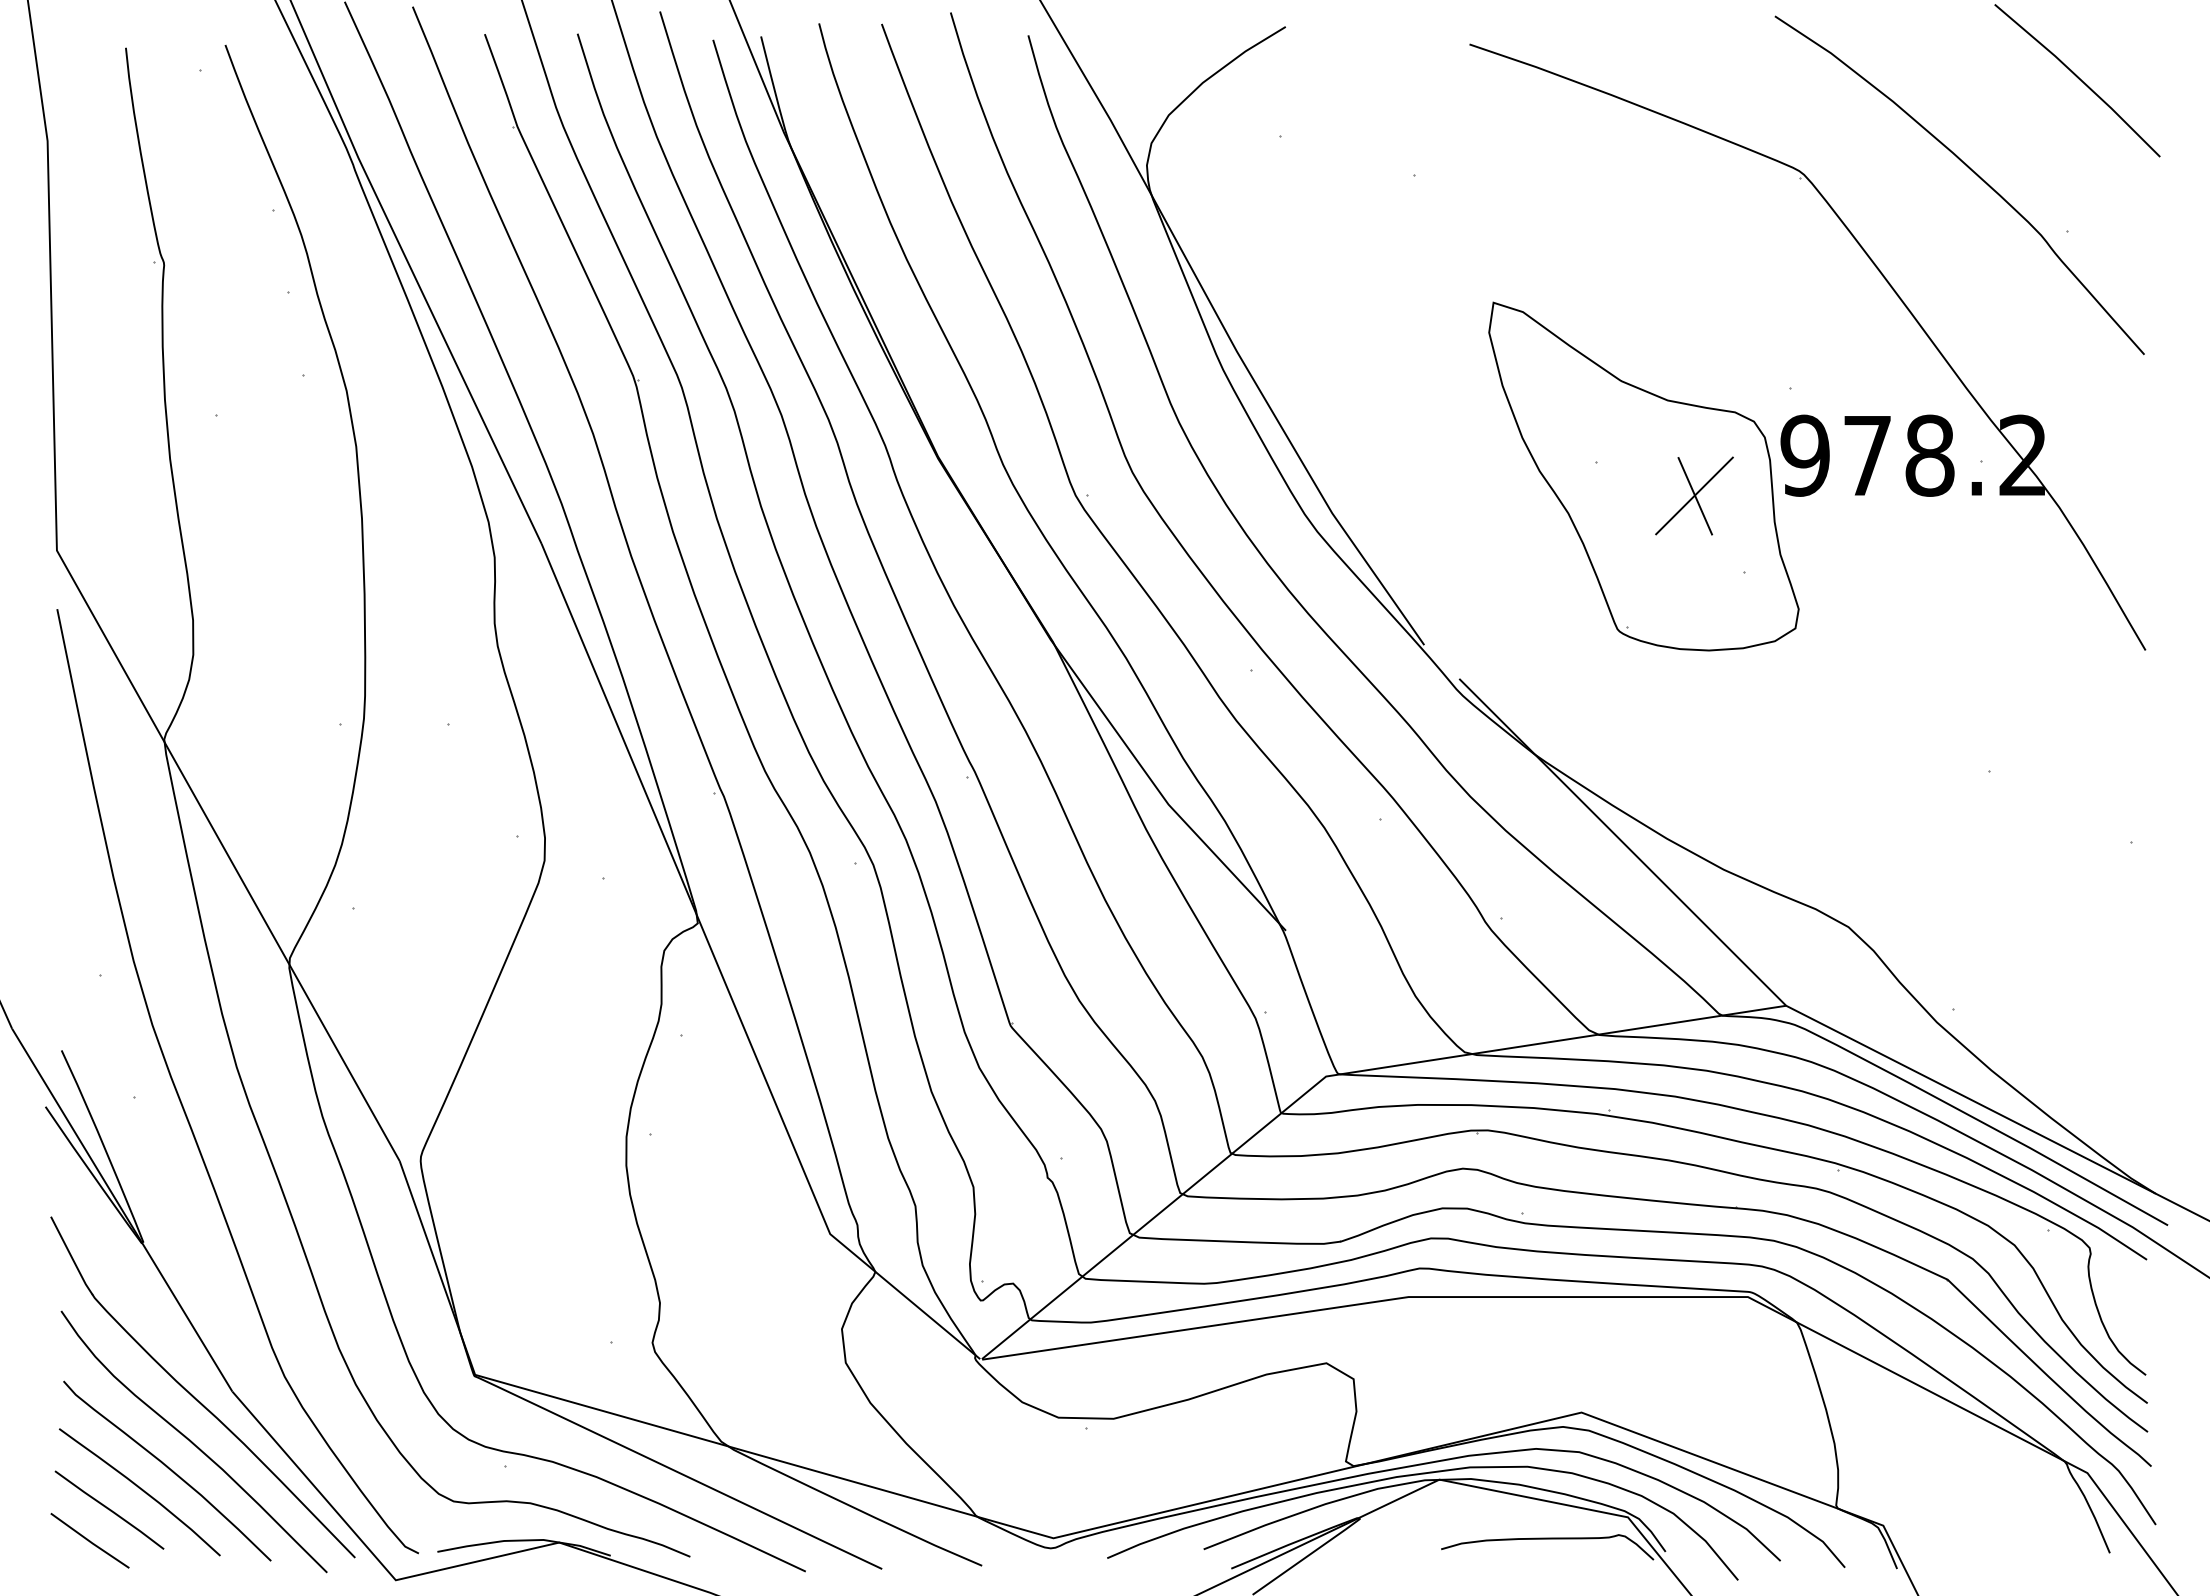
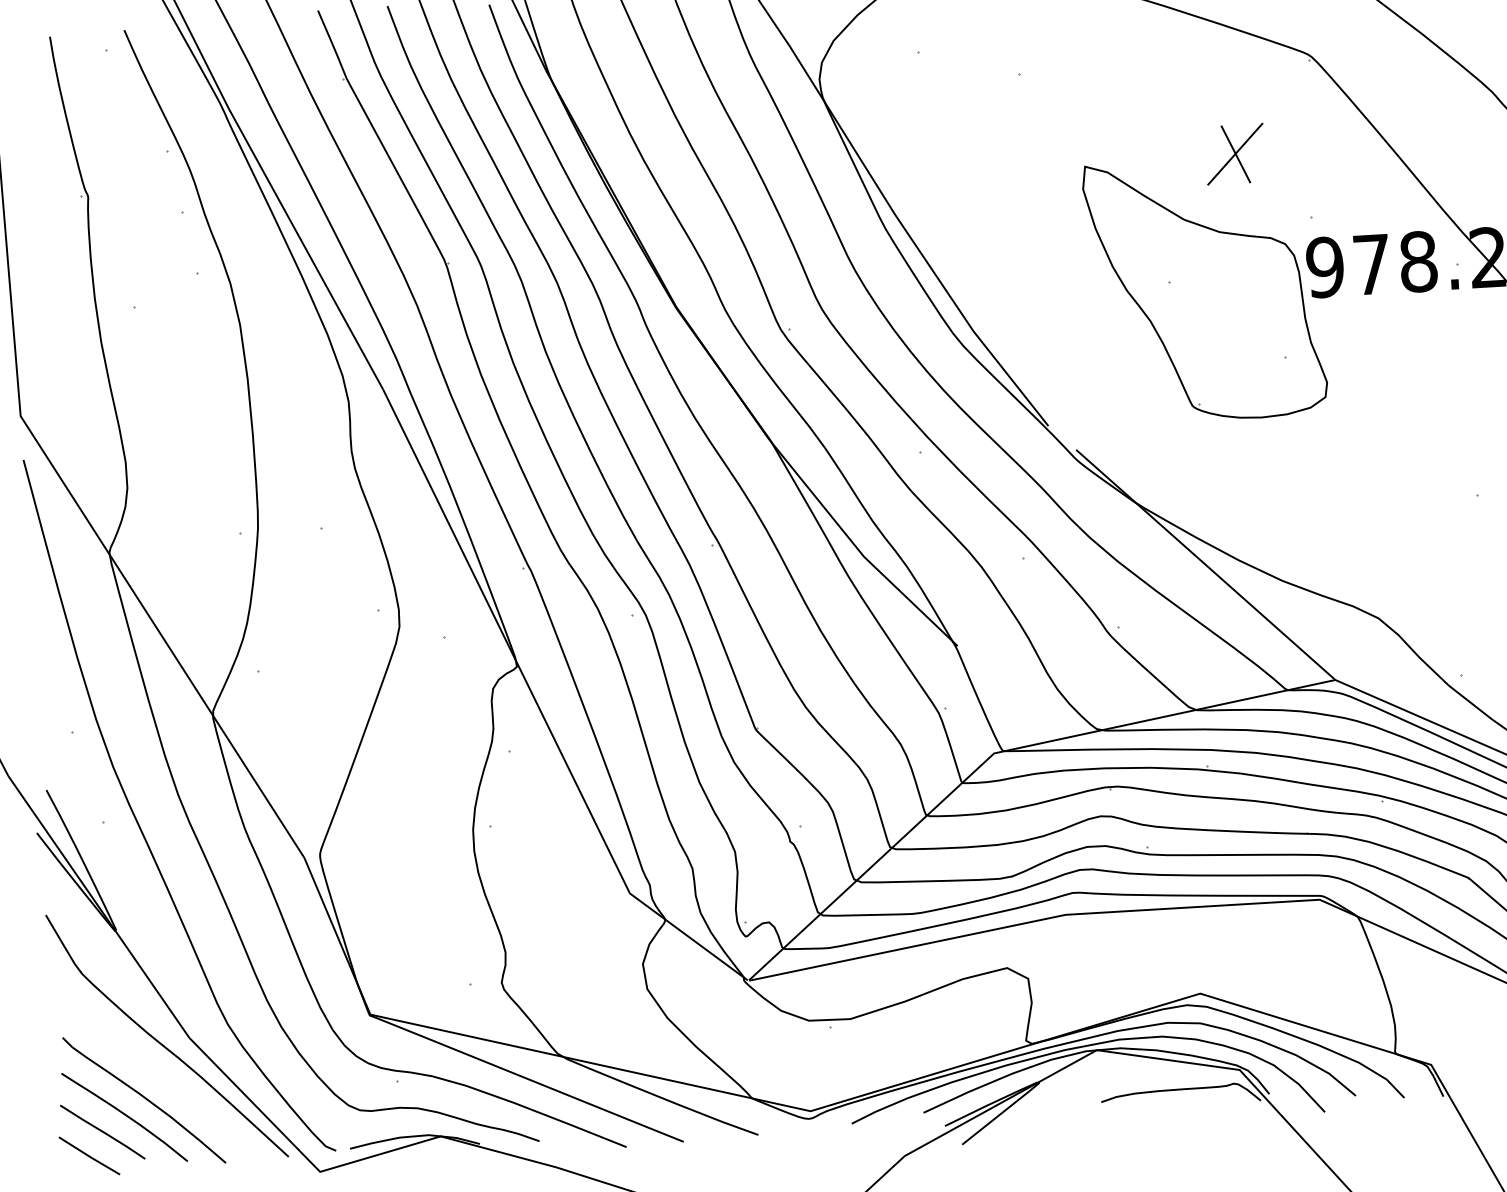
part: (1694, 495) -> (1235, 153), moved
curve: (192, 1441) -> (161, 1077), removed

